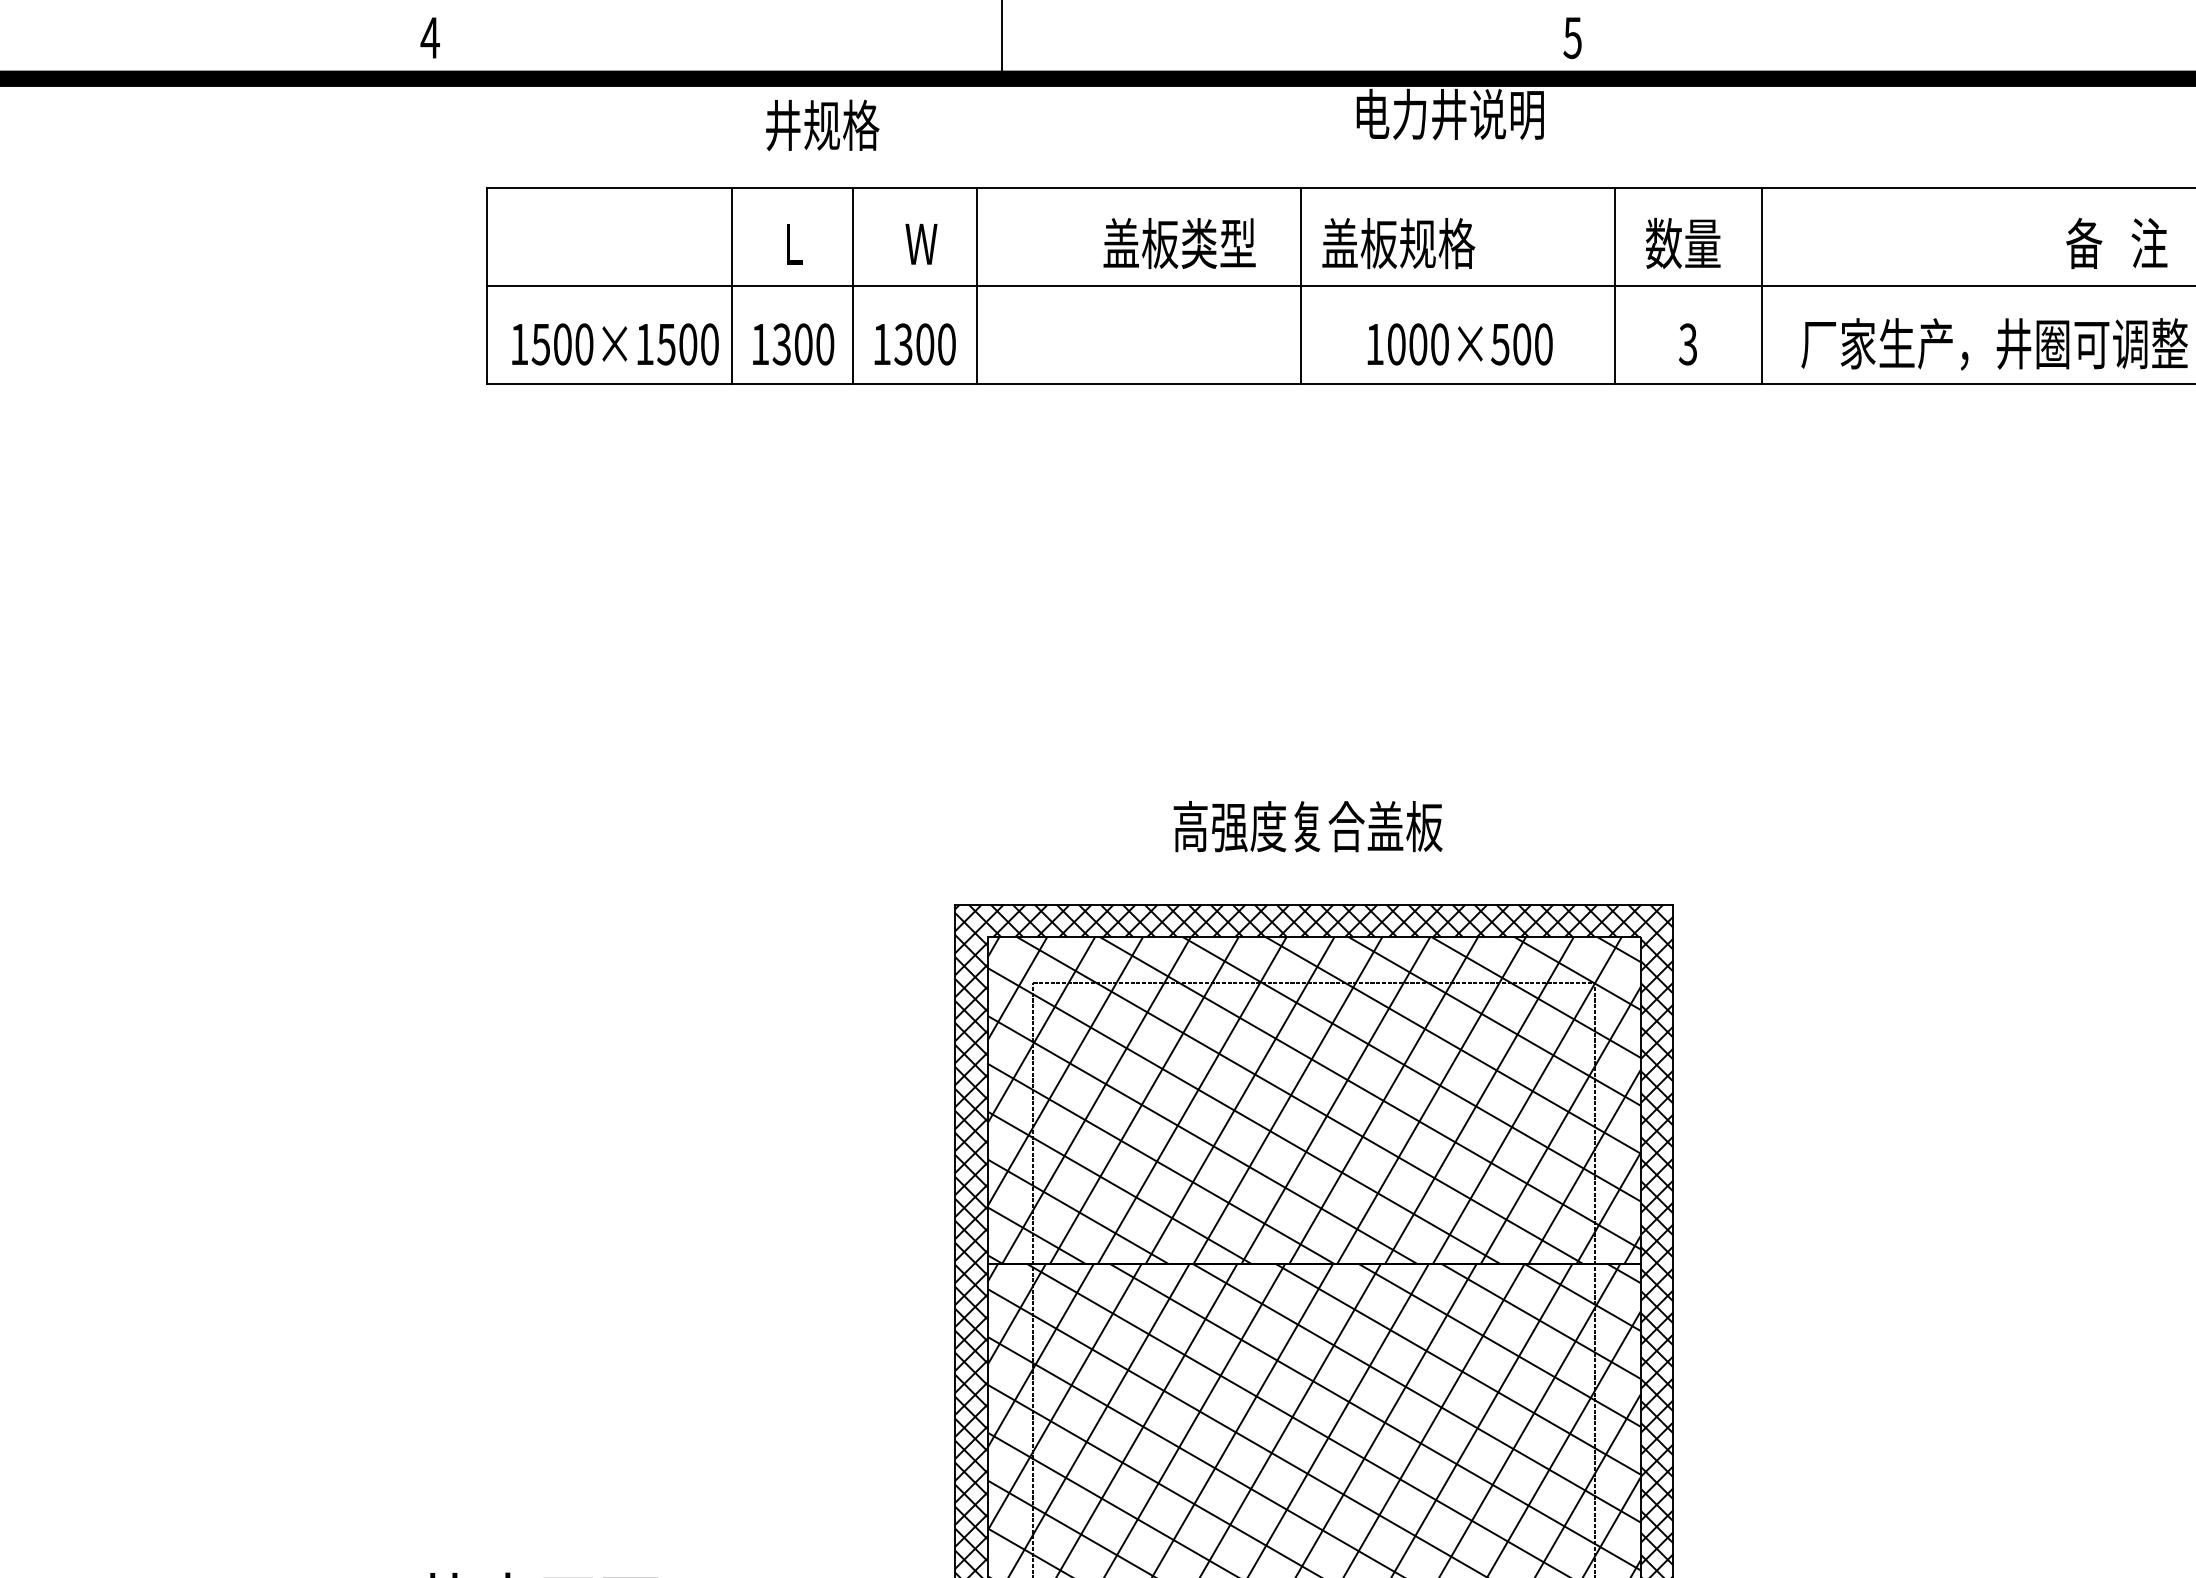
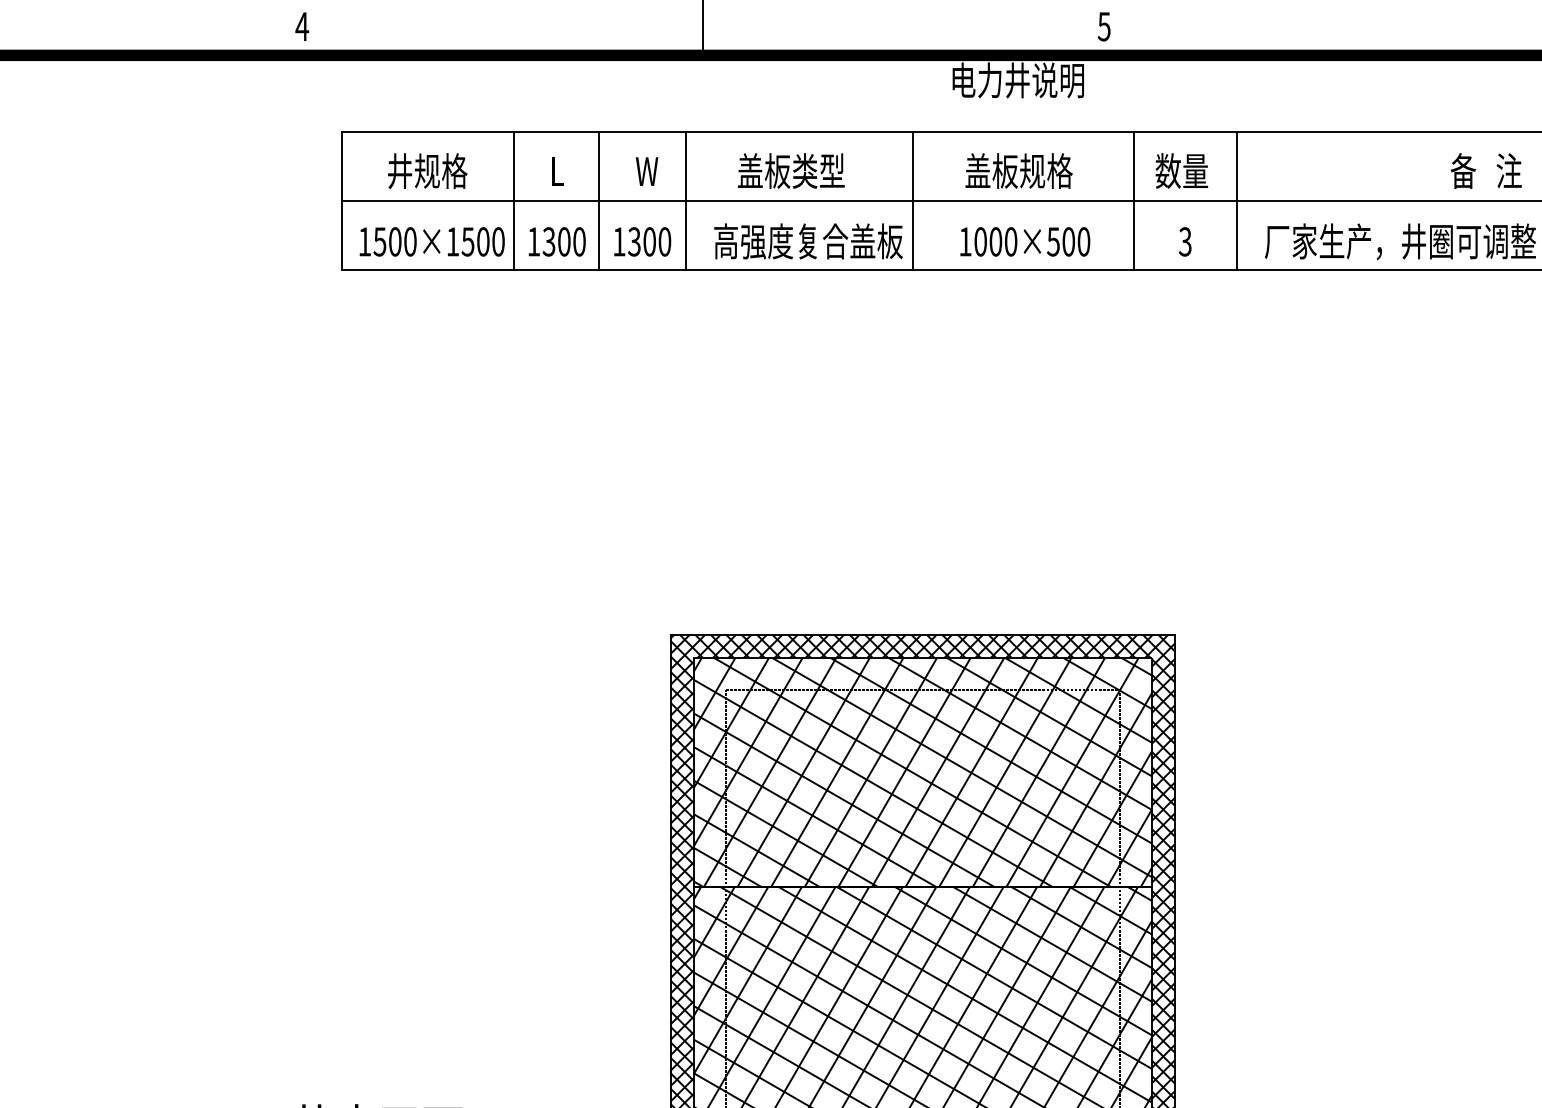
text: (822, 124) -> (427, 170), moved
text: (1179, 242) -> (791, 170), moved
text: (1397, 242) -> (1018, 170), moved
text: (1308, 826) -> (808, 241), moved

